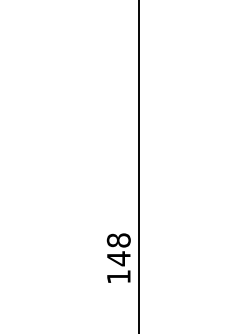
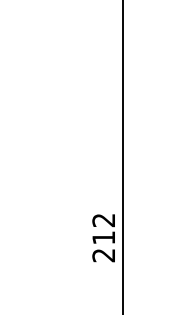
text: (118, 258) -> (103, 237), 148 -> 212

